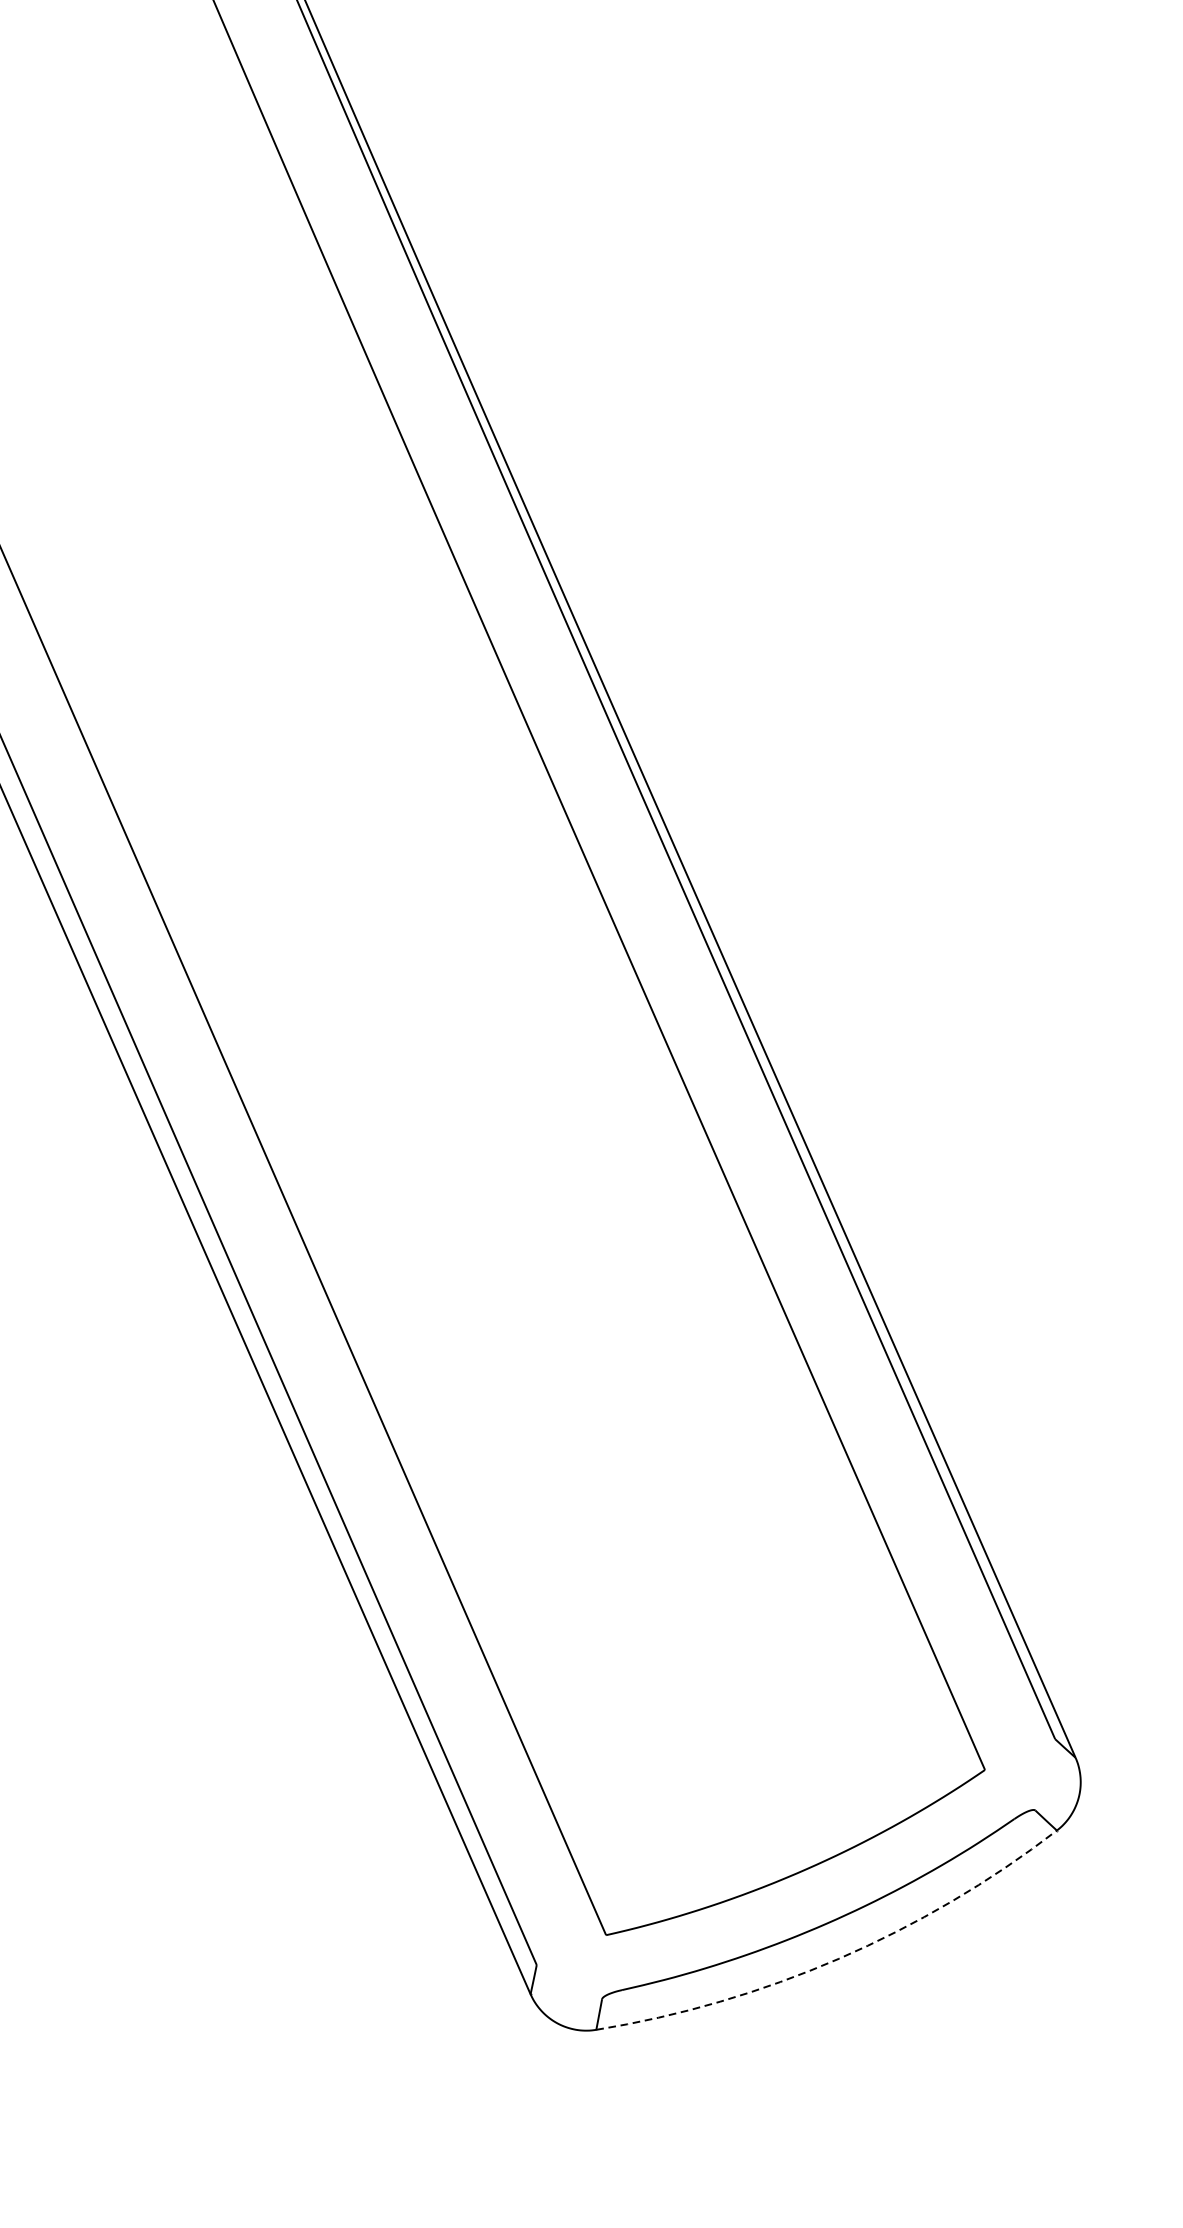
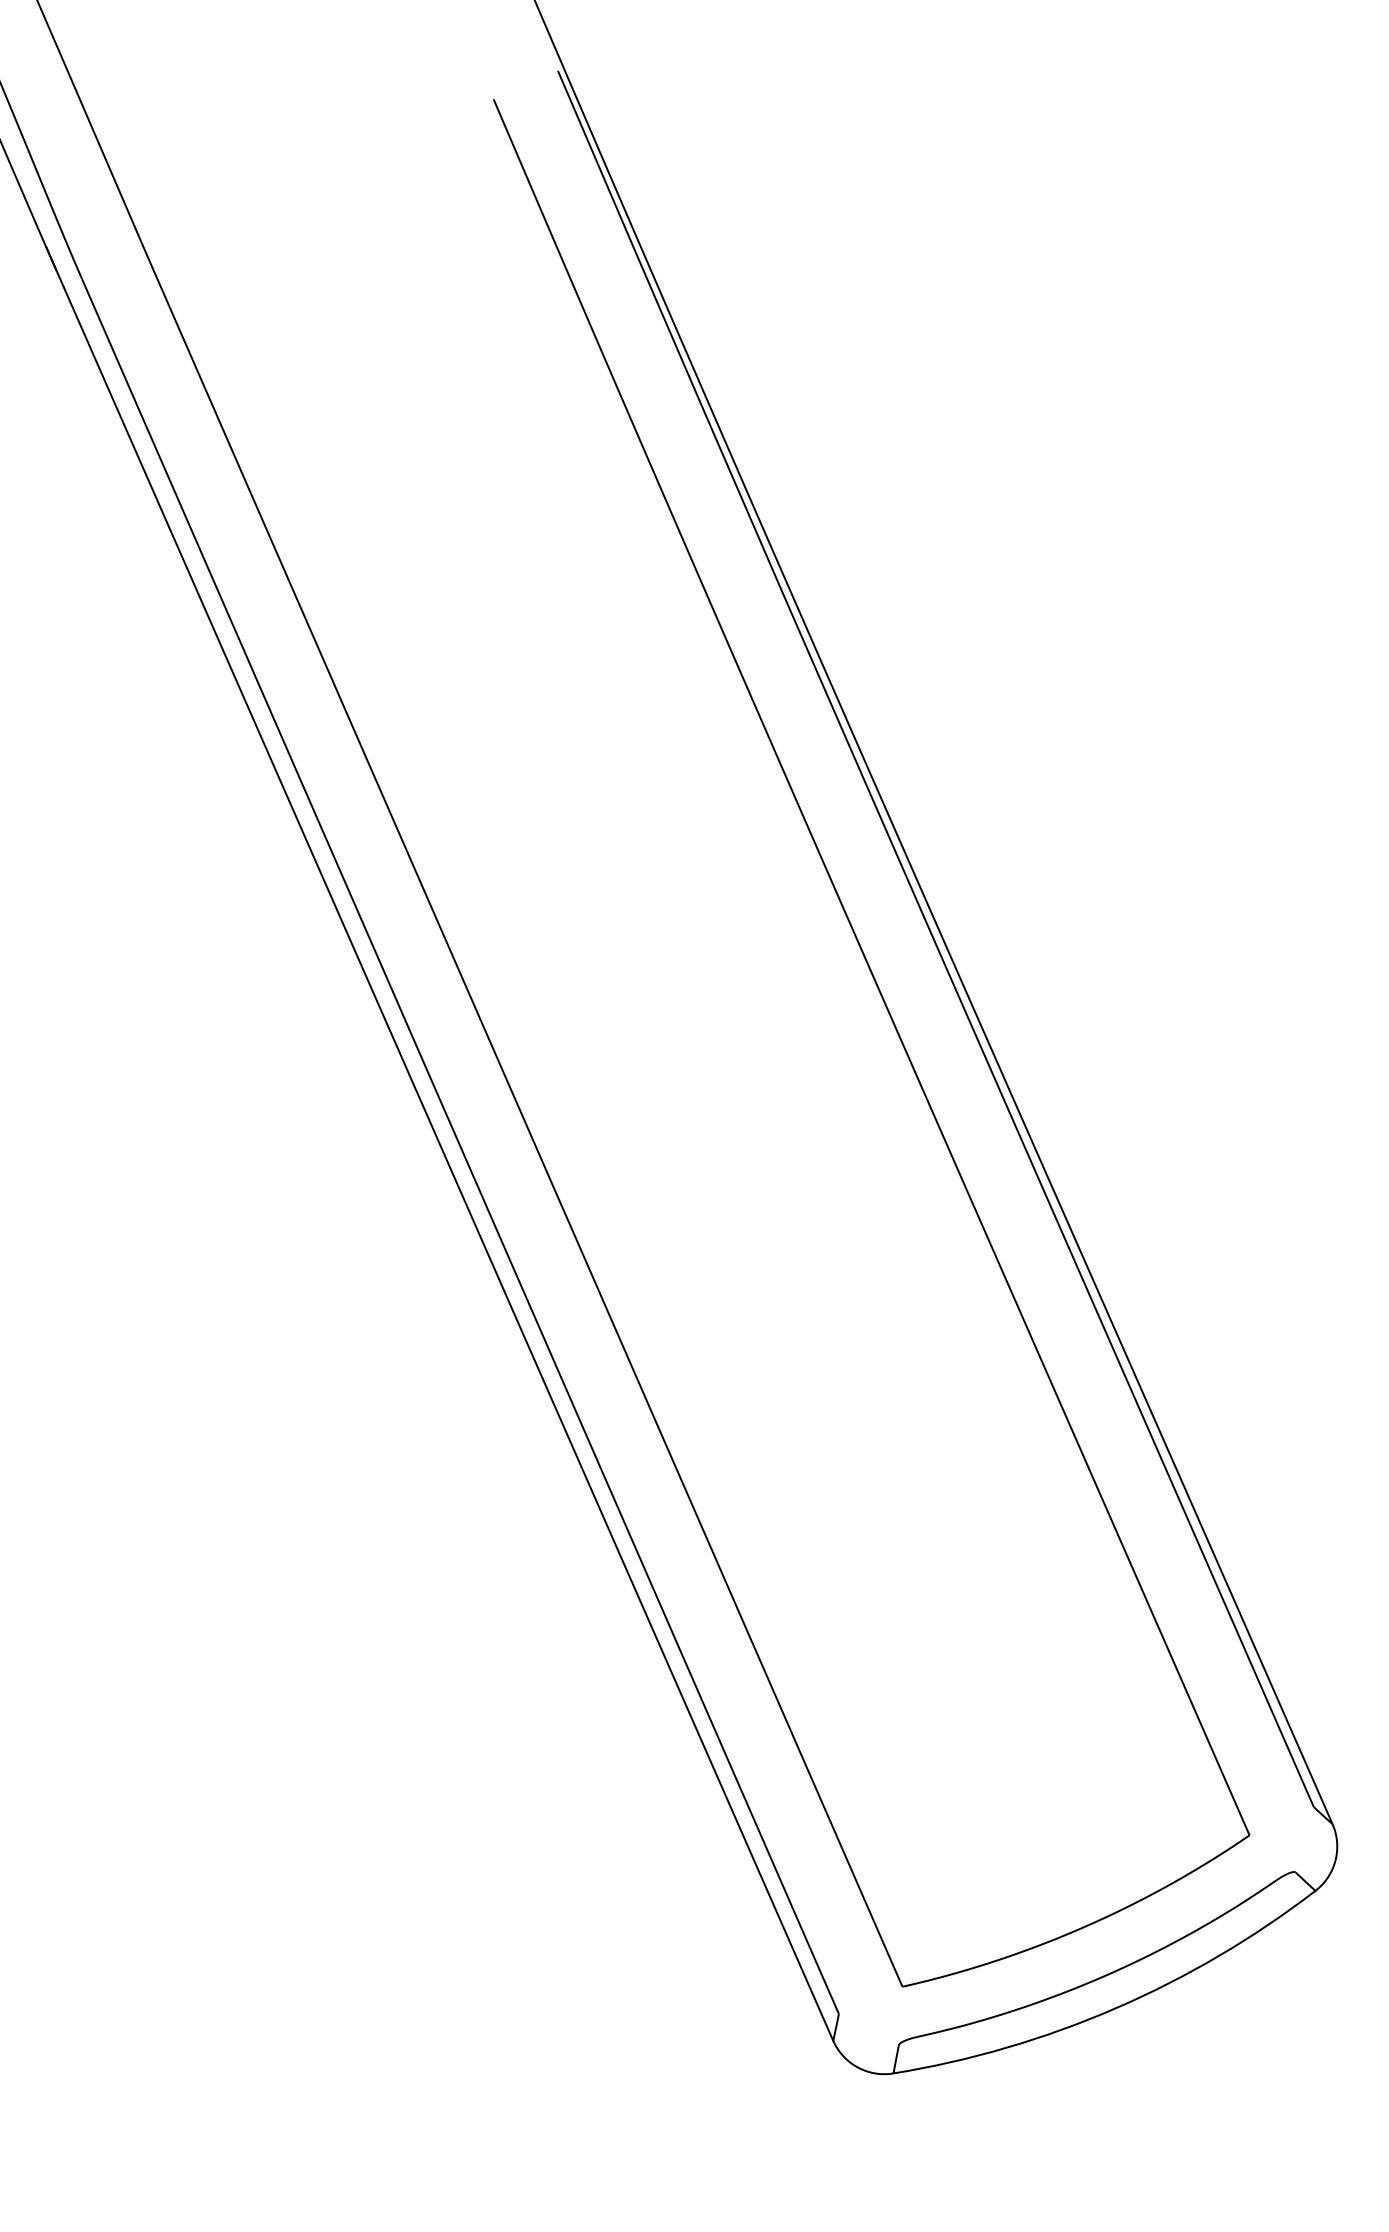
arc: (838, 1958) -> (1115, 2008), dashed -> solid

